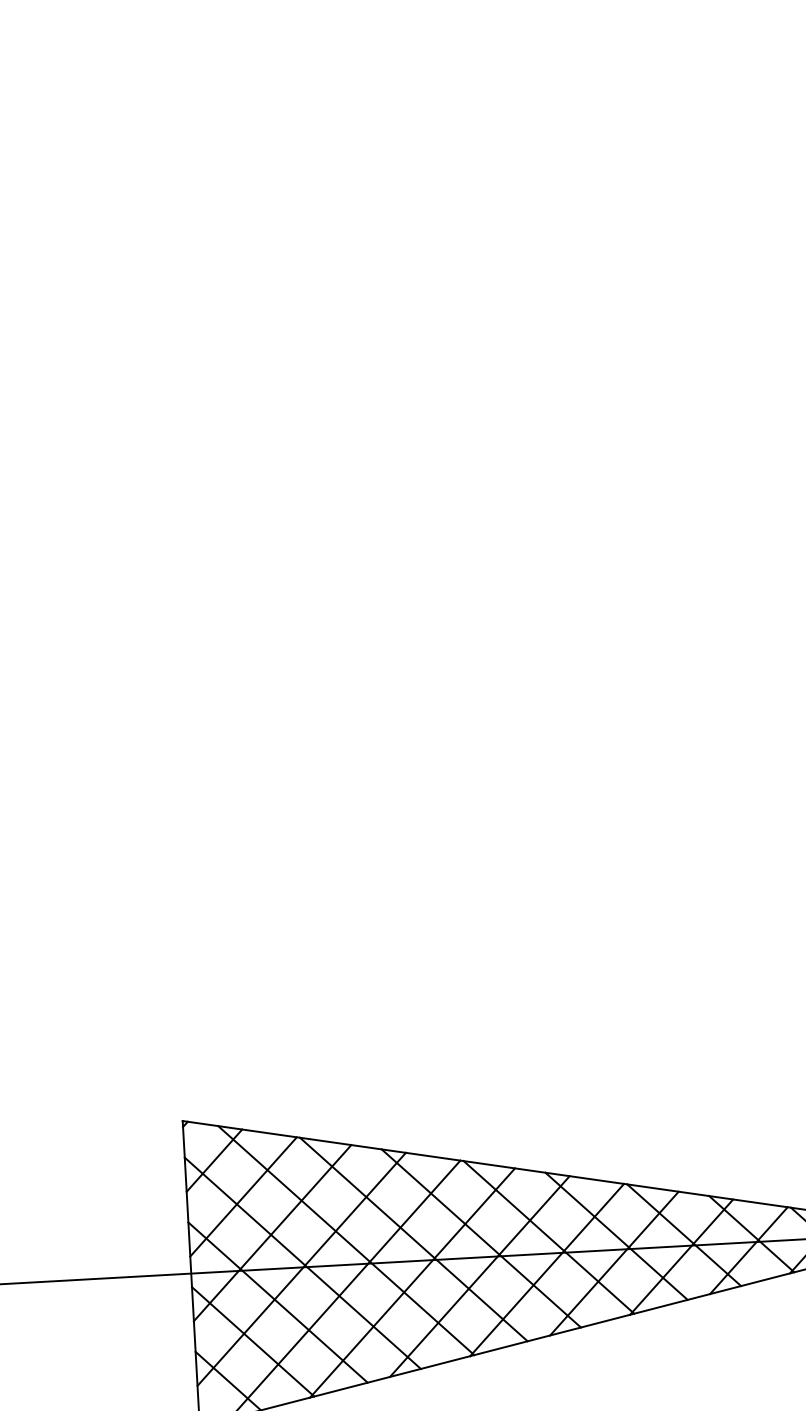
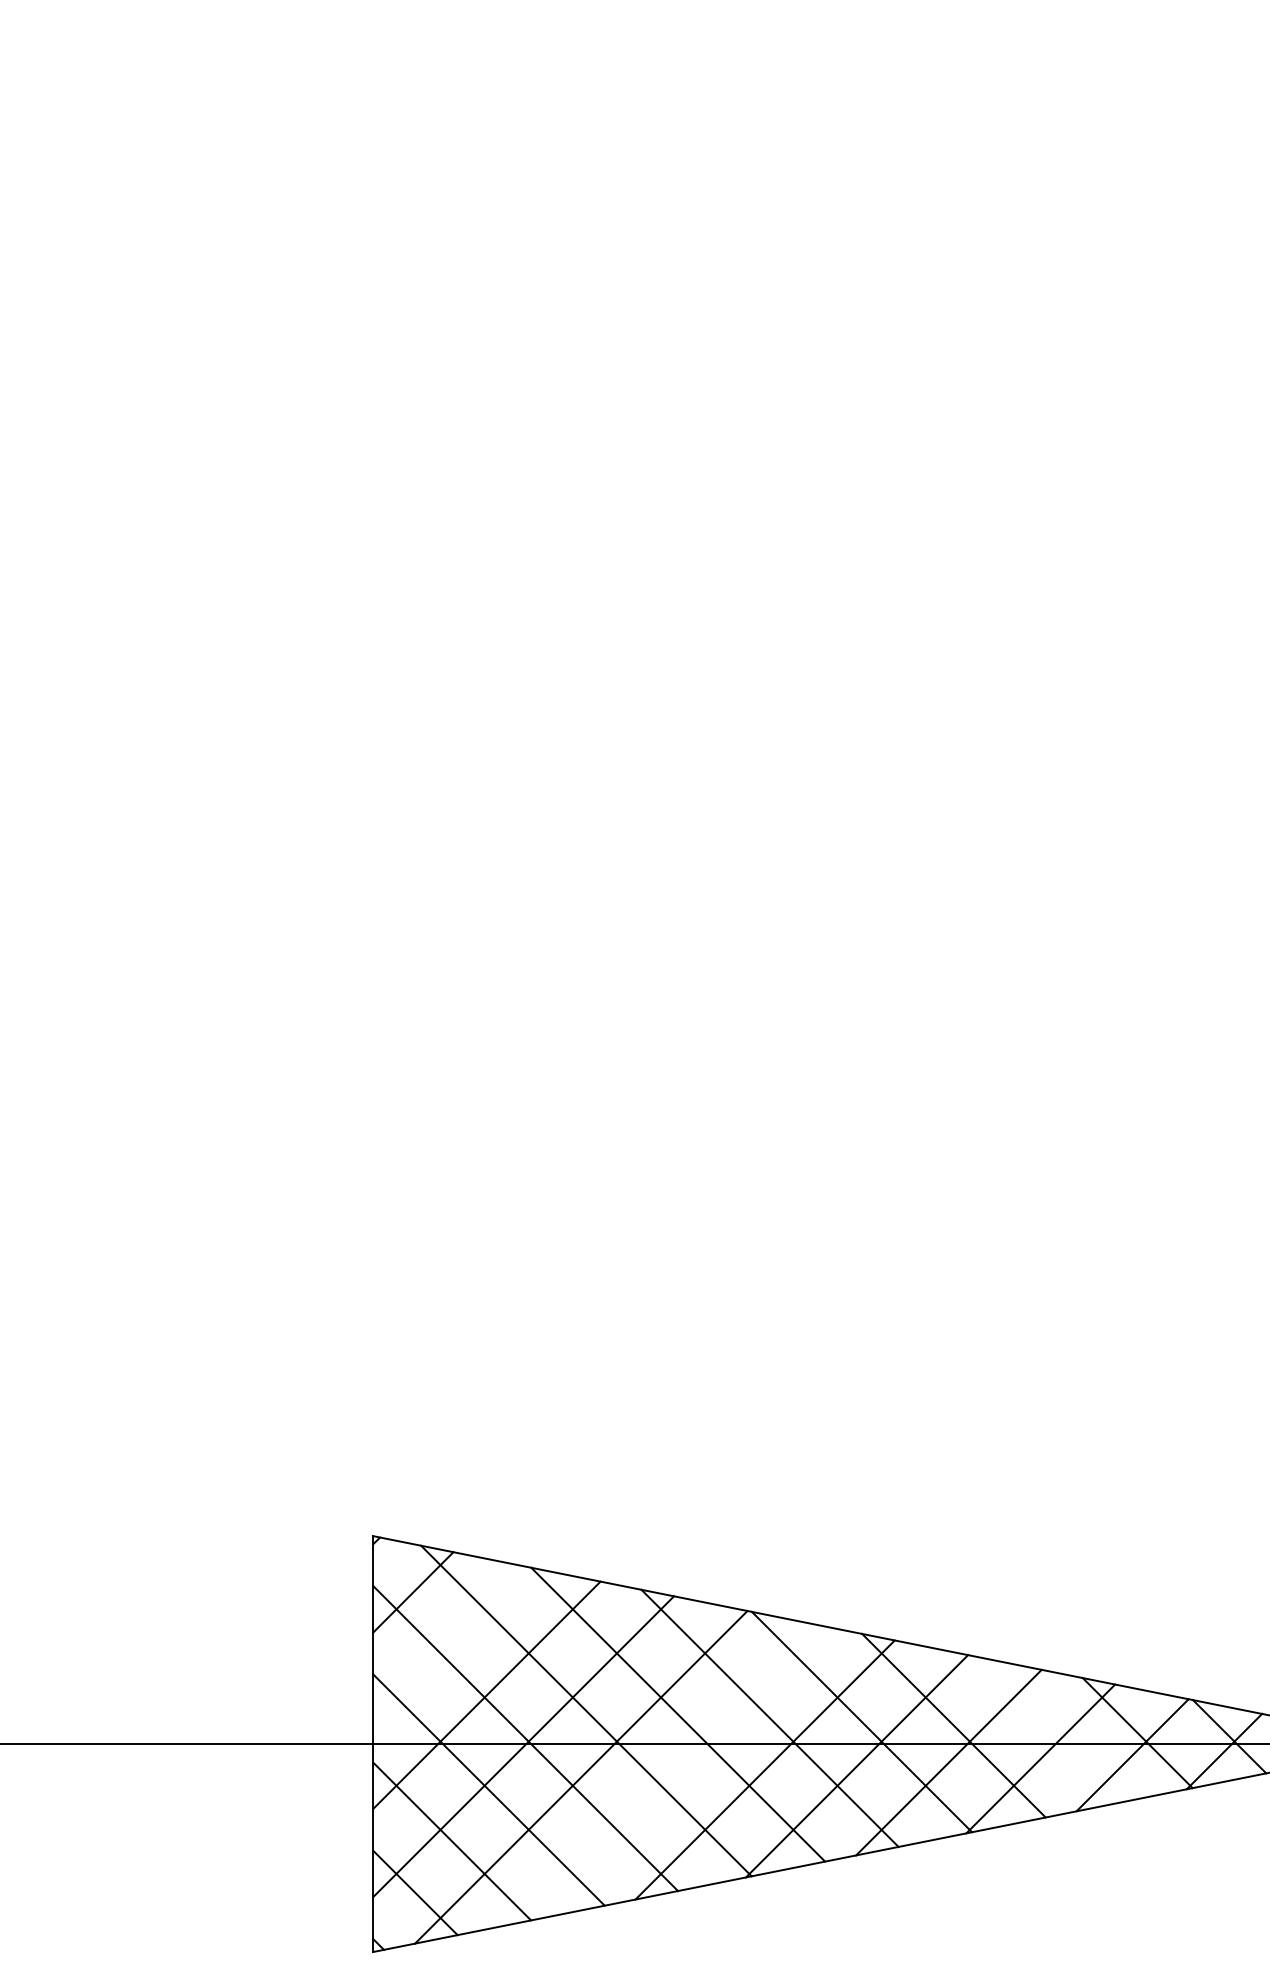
line: (243, 1196) -> (450, 1643), removed
line: (683, 1234) -> (1045, 1728), removed
line: (412, 1282) -> (673, 1773), removed

